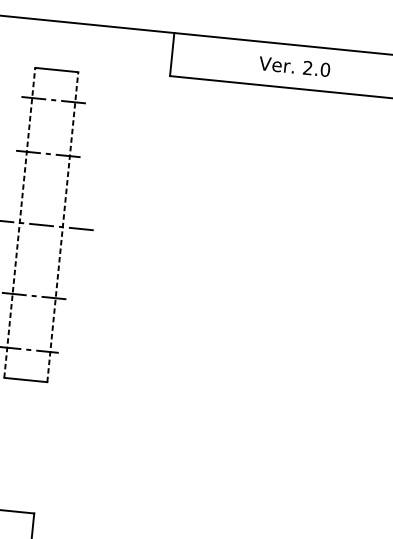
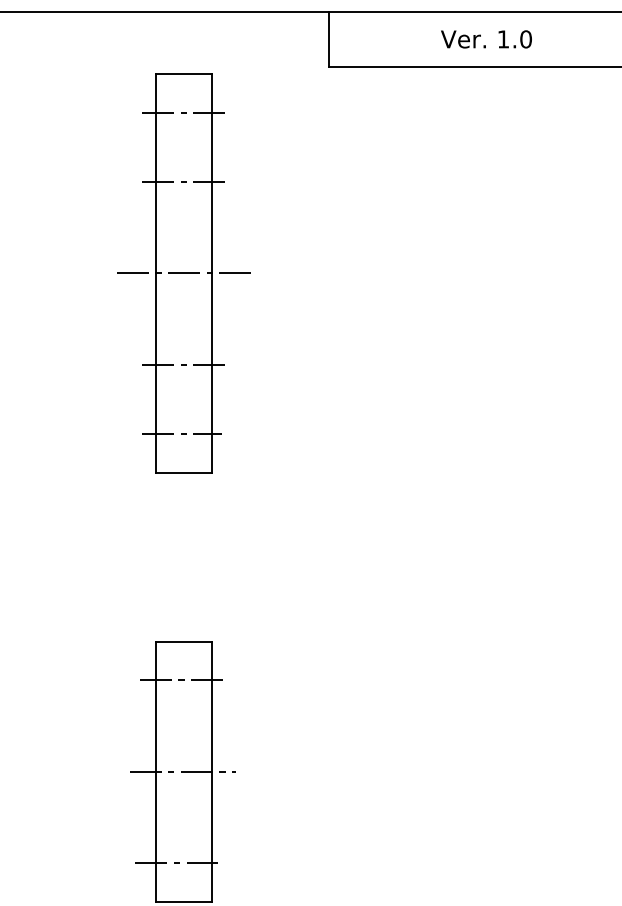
text: (307, 68) -> (502, 39), 2.0 -> 1.0
line: (20, 222) -> (156, 272), dashed -> solid
line: (62, 226) -> (211, 272), dashed -> solid

